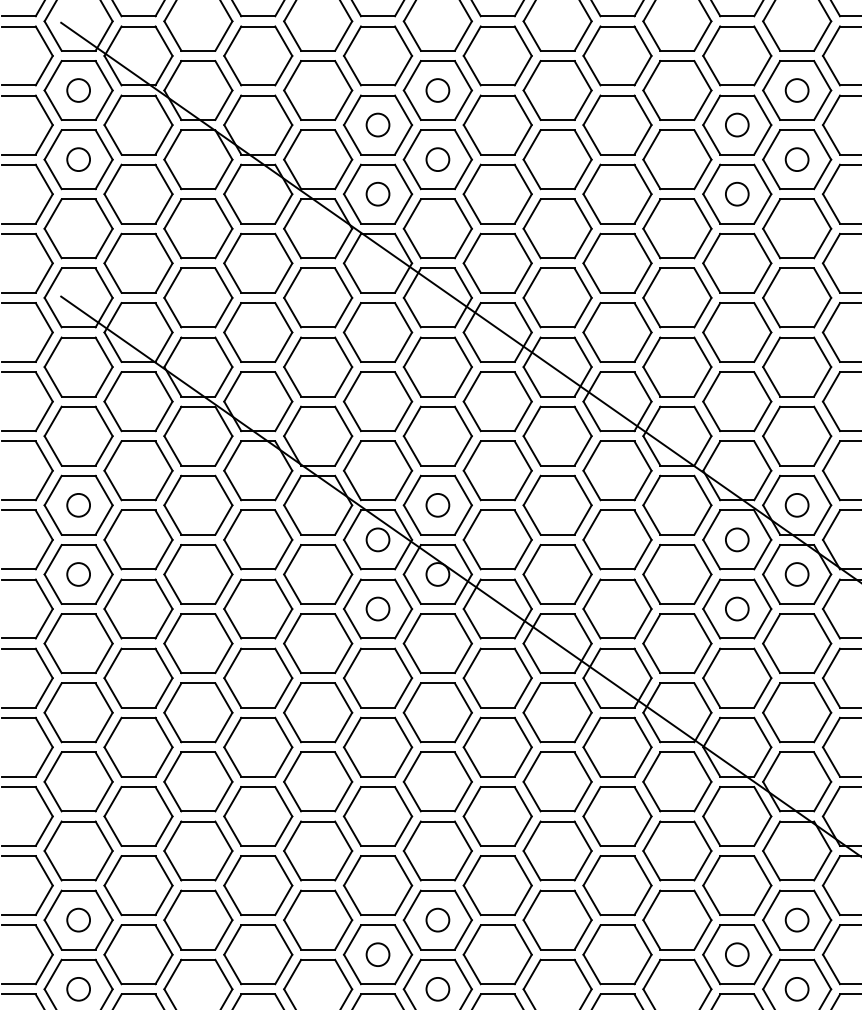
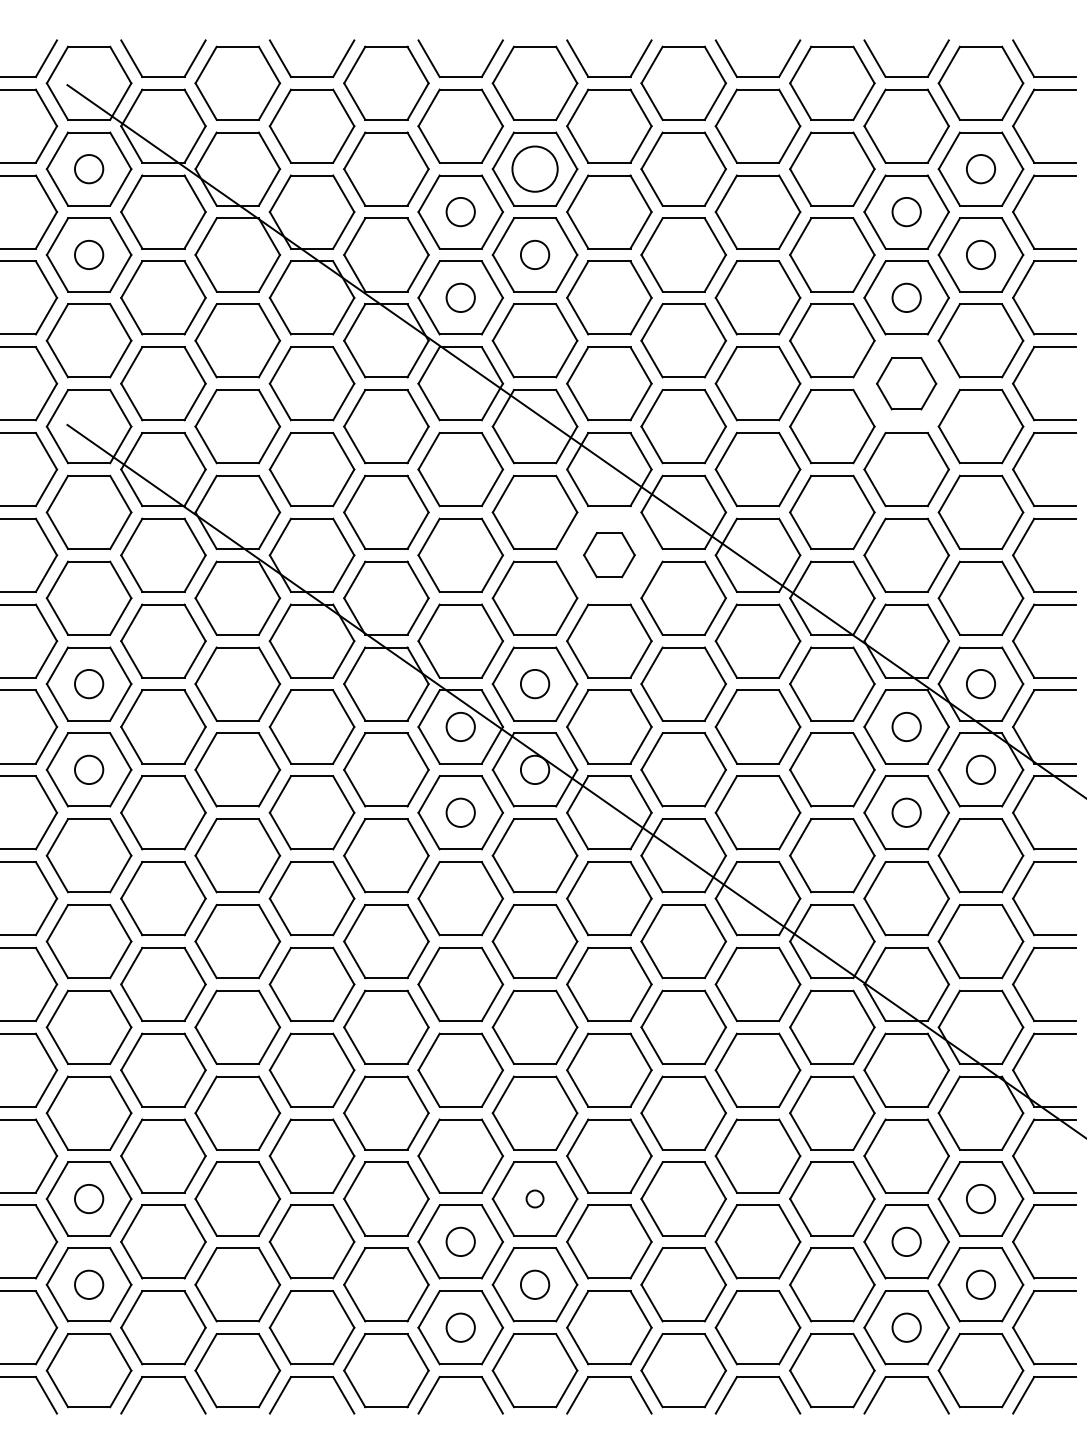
circle: (437, 90) -> (534, 169), size x1.6
part: (737, 263) -> (906, 383), size x0.7
part: (497, 400) -> (609, 554), size x0.6
circle: (437, 919) -> (534, 1198), size x0.6

